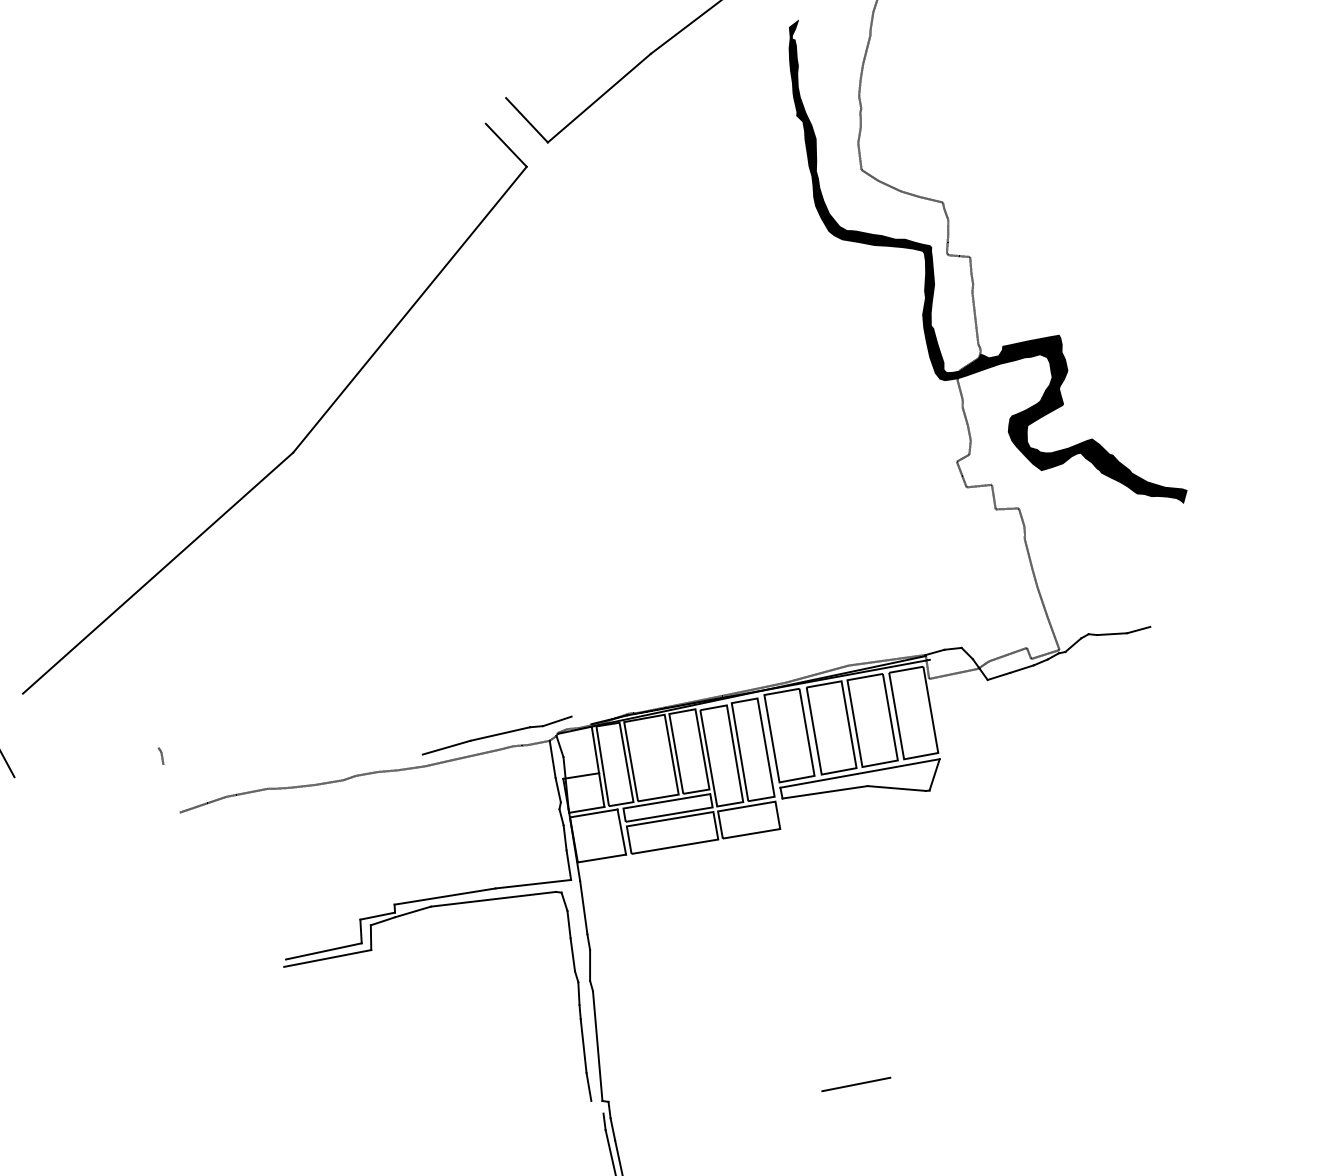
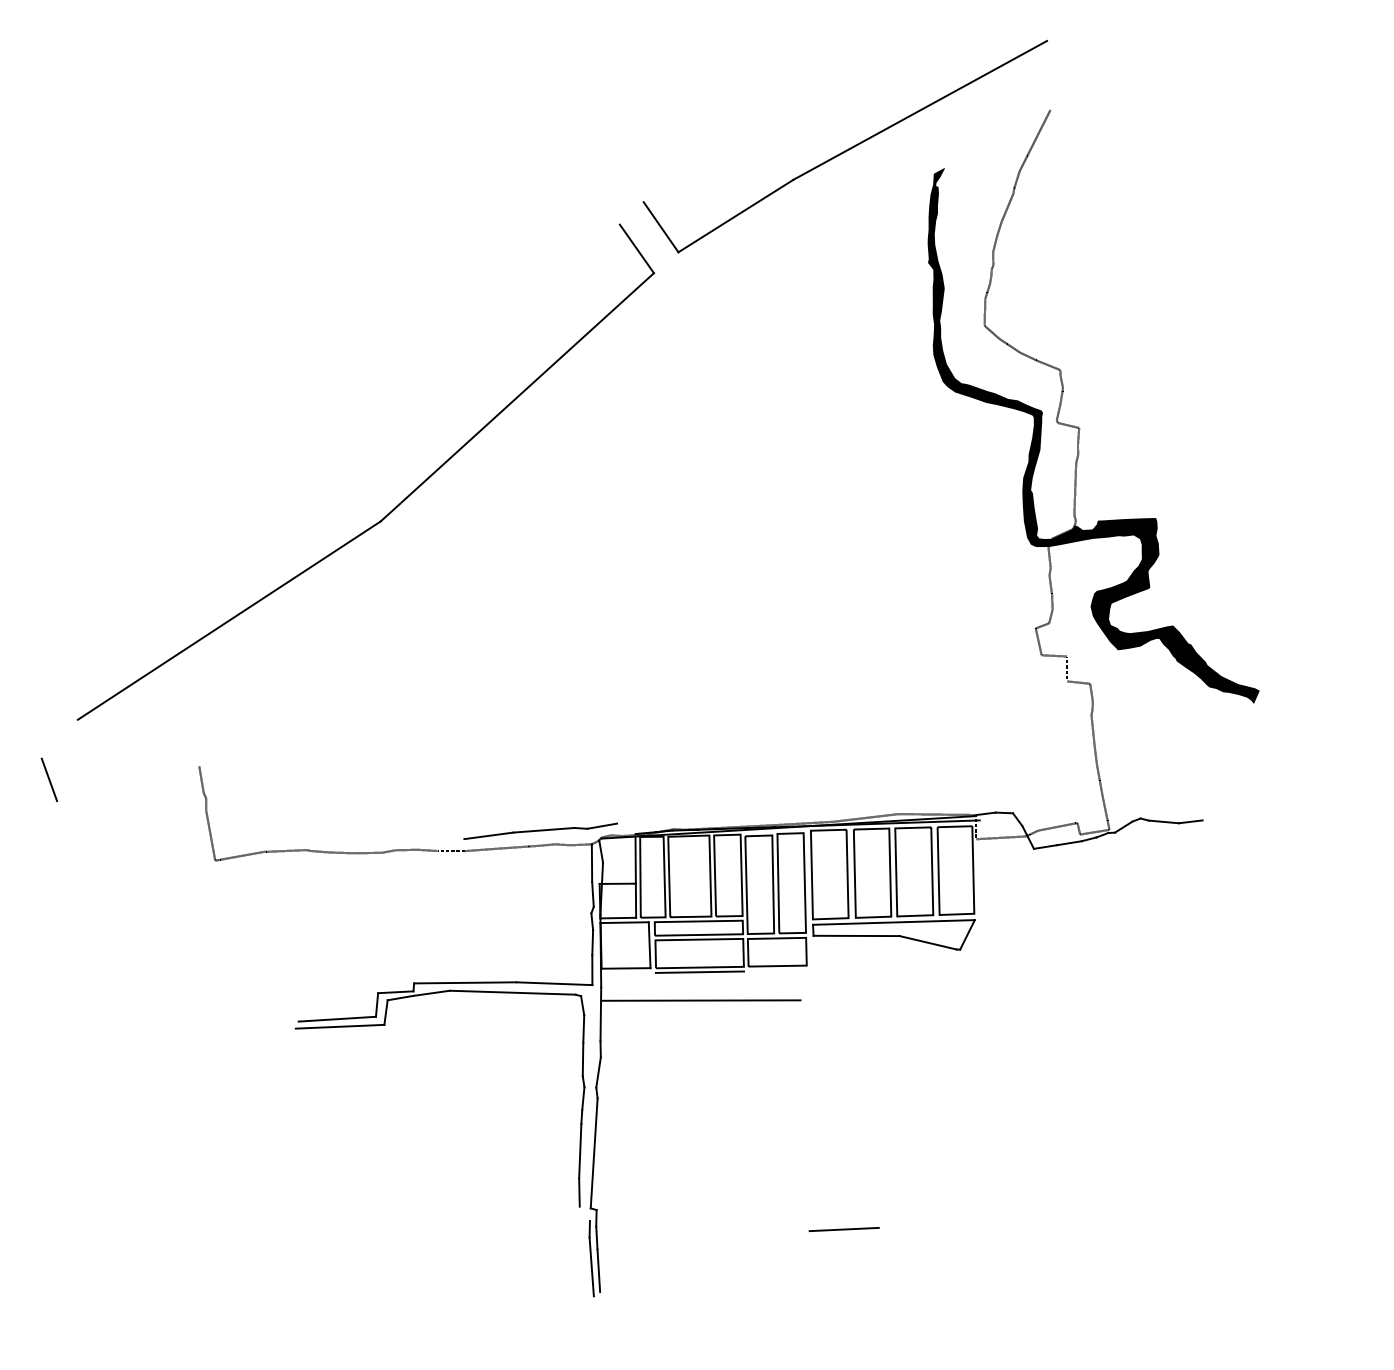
line: (154, 734) -> (201, 779), added
line: (171, 788) -> (210, 835), added
line: (675, 850) -> (699, 971), added
line: (681, 879) -> (701, 1000), added

